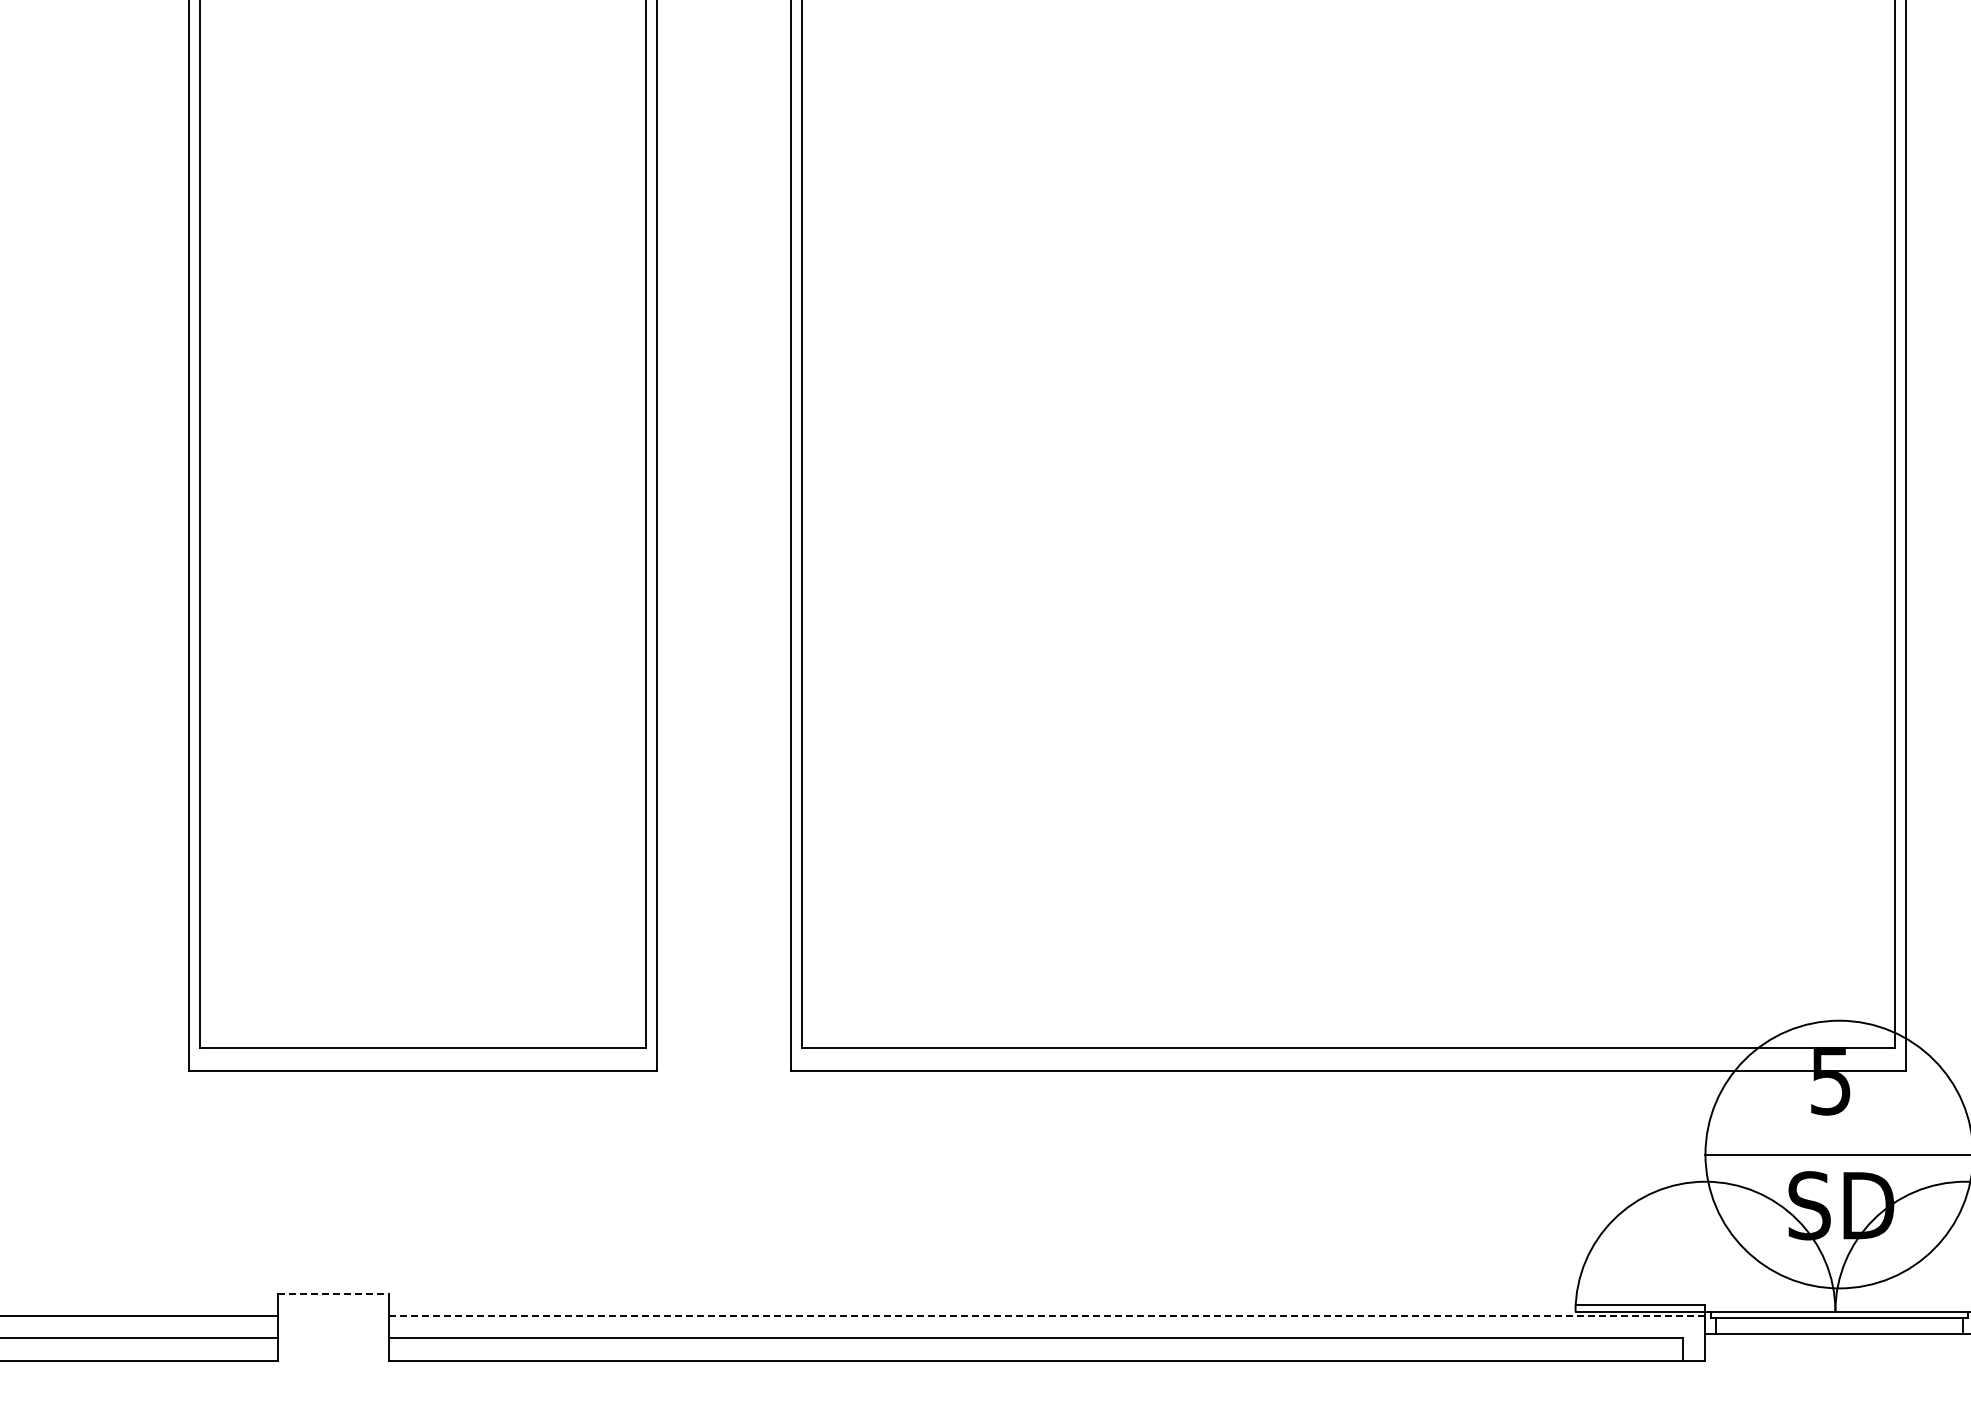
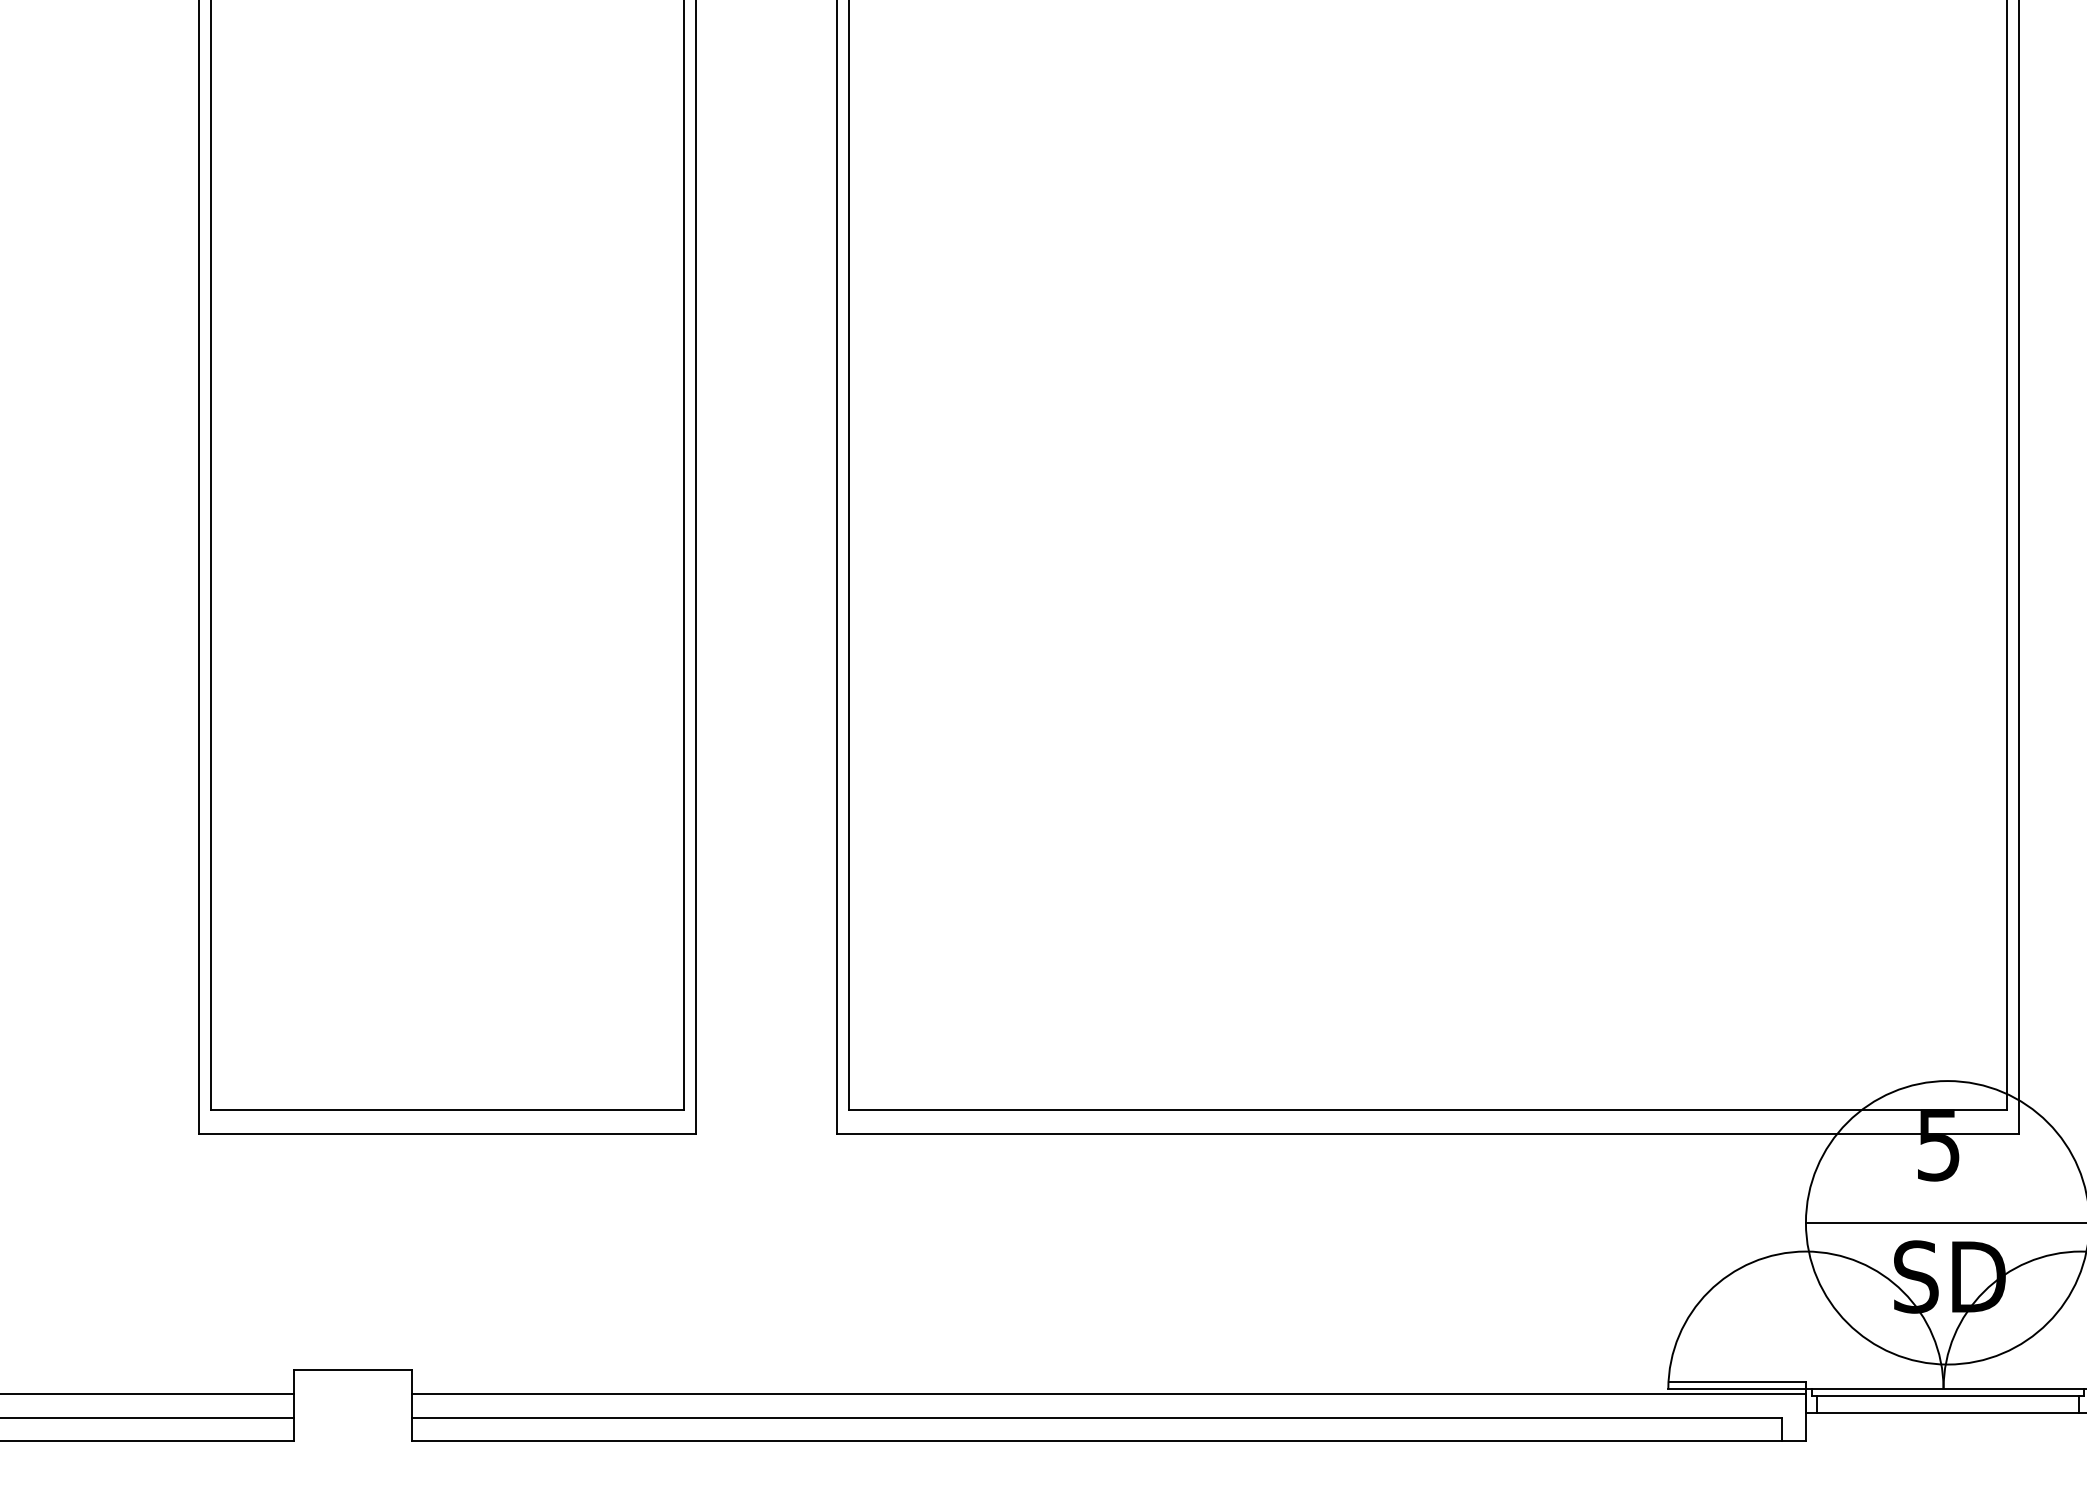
line: (333, 1293) -> (353, 1369), dashed -> solid
line: (1047, 1316) -> (1109, 1394), dashed -> solid

